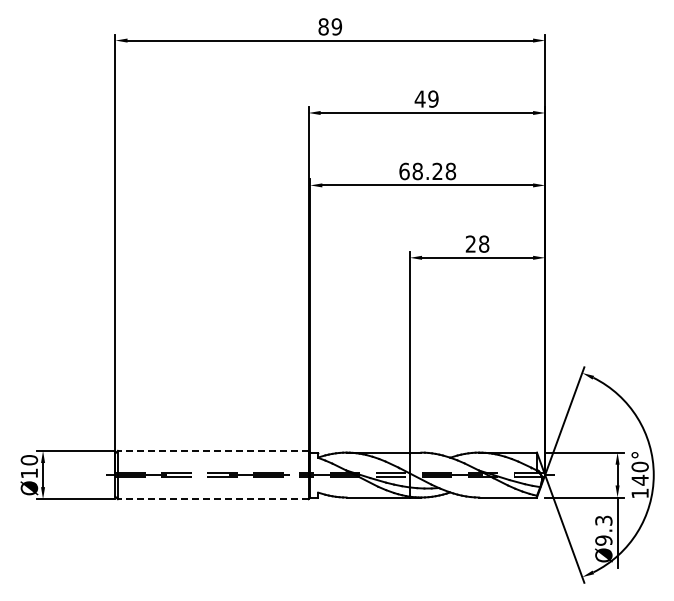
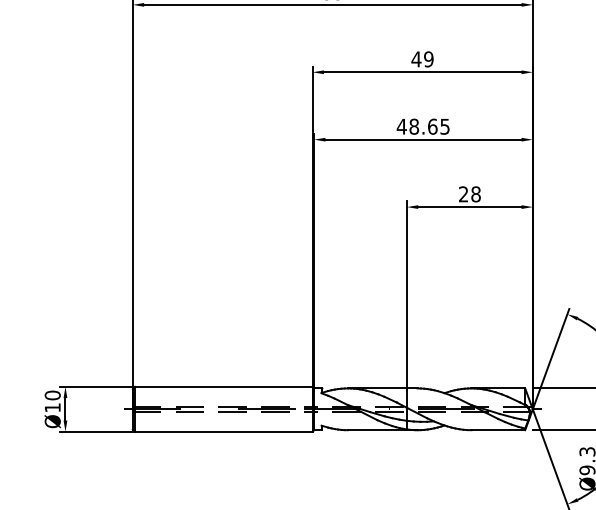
text: (427, 171) -> (423, 126), 68.28 -> 48.65
line: (212, 450) -> (223, 386), dashed -> solid
line: (212, 499) -> (223, 432), dashed -> solid

